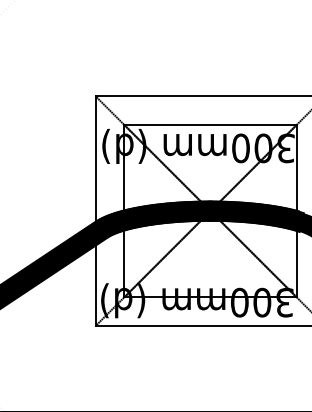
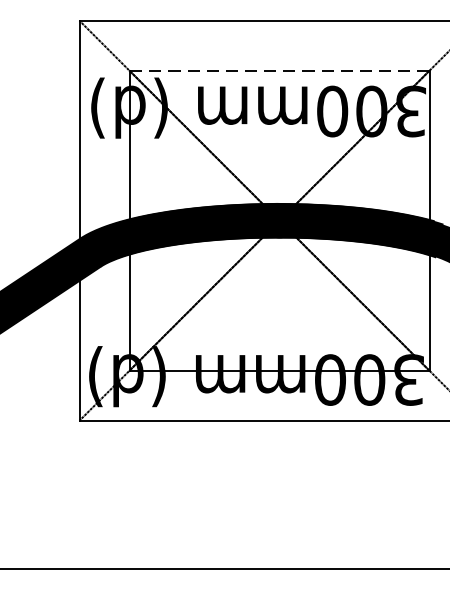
line: (210, 124) -> (279, 69), solid -> dashed

